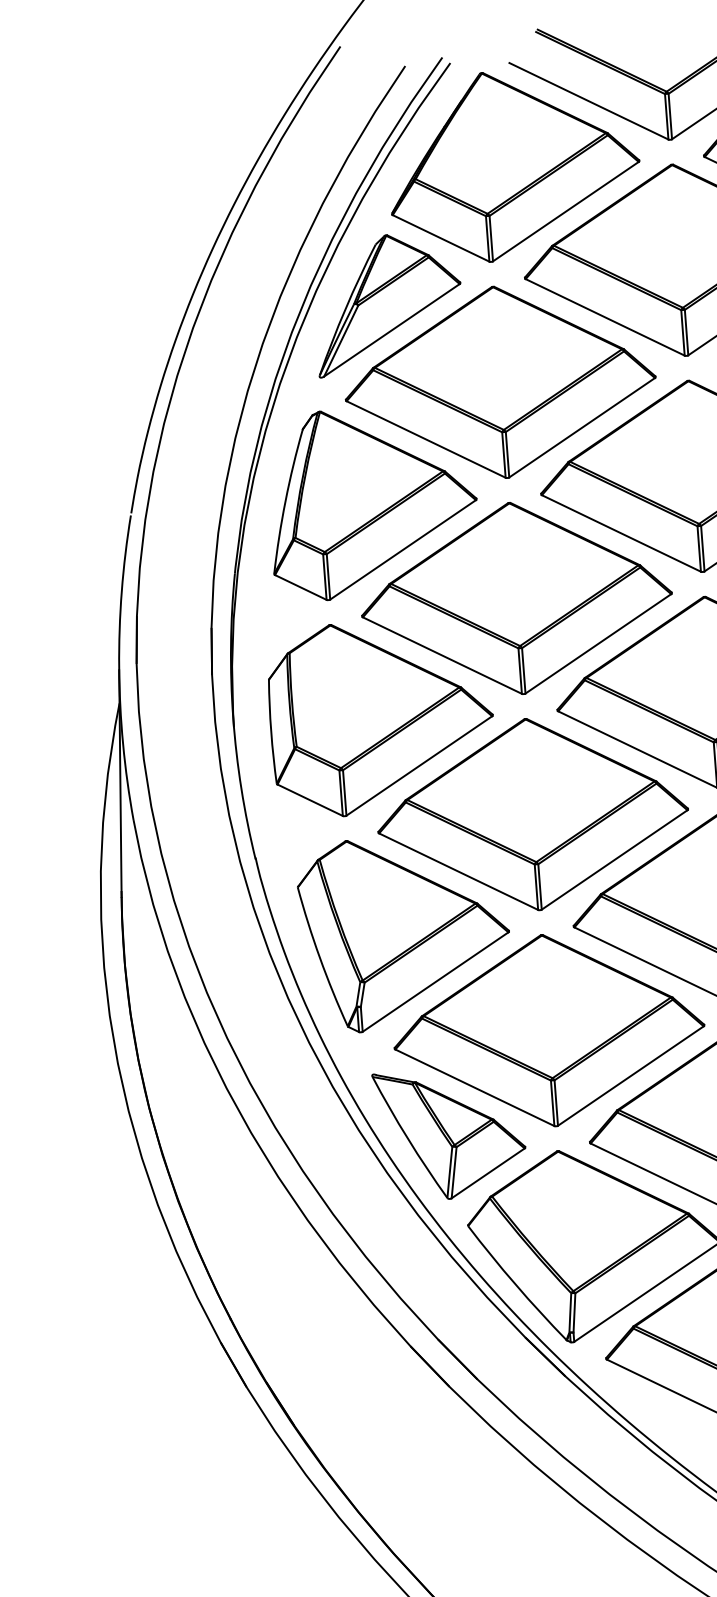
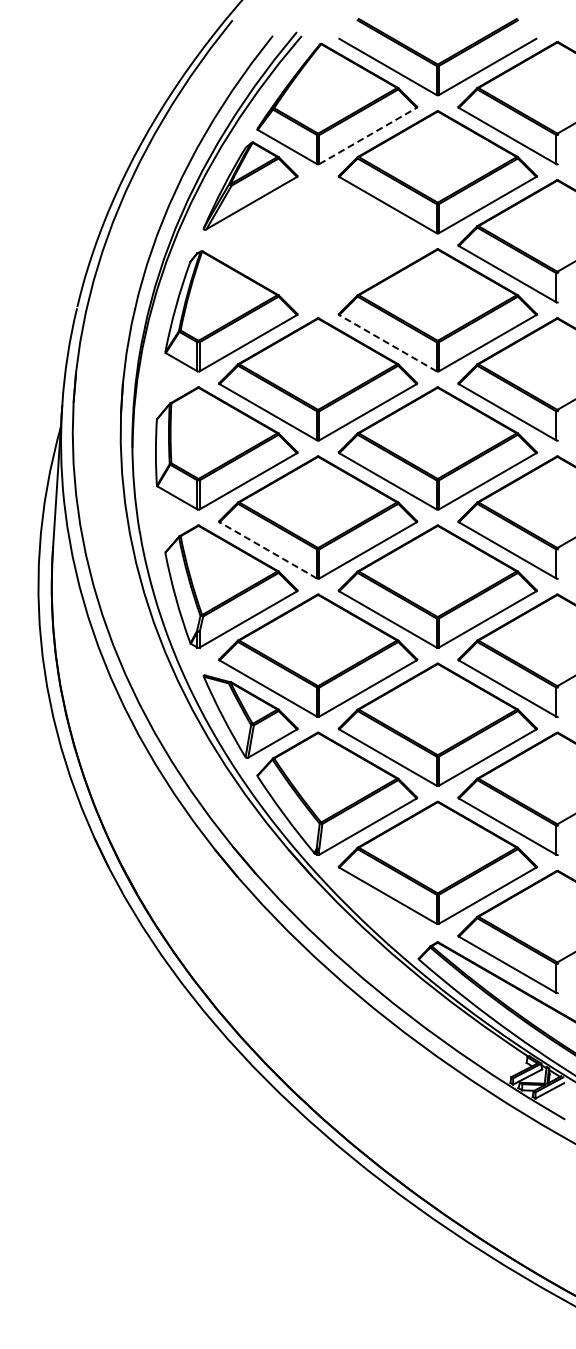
line: (566, 210) -> (368, 135), solid -> dashed
part: (500, 382) -> (318, 241), removed
line: (620, 532) -> (387, 342), solid -> dashed
line: (457, 871) -> (267, 550), solid -> dashed

